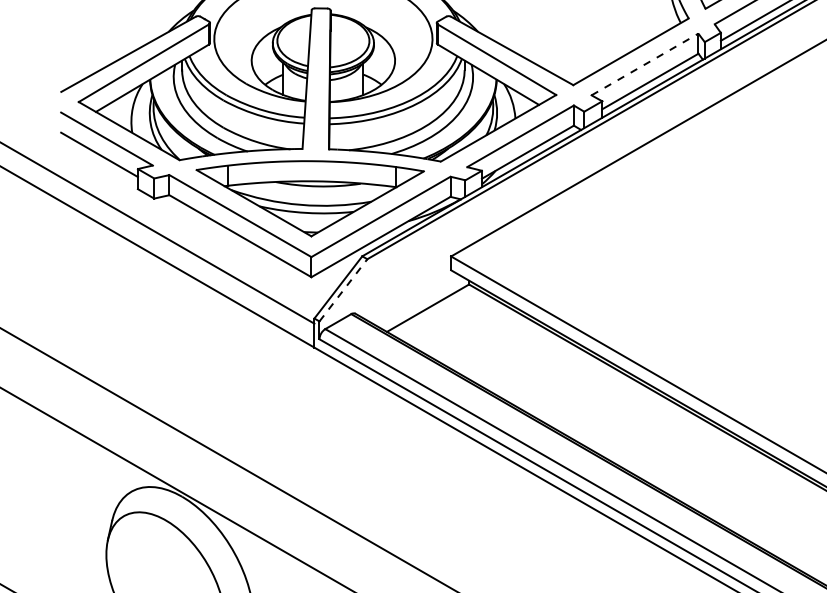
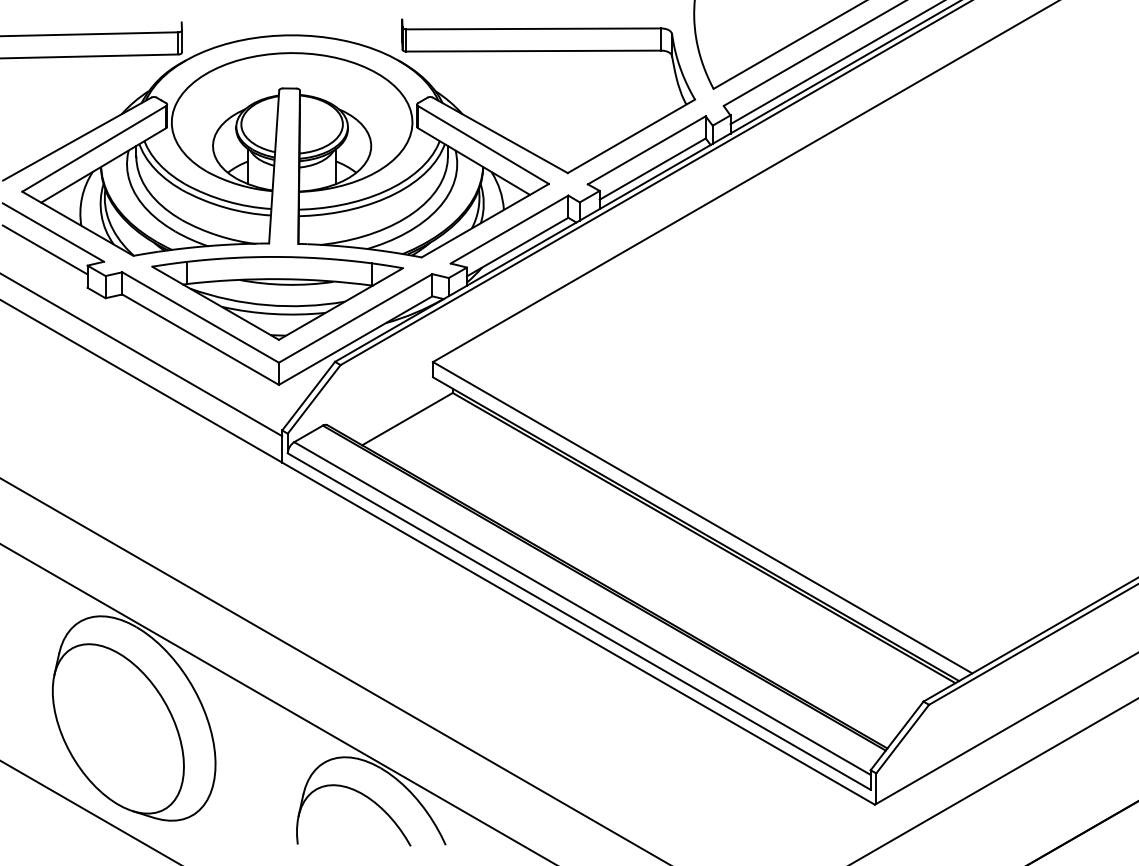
line: (645, 64) -> (647, 150), dashed -> solid
line: (343, 290) -> (314, 399), dashed -> solid

